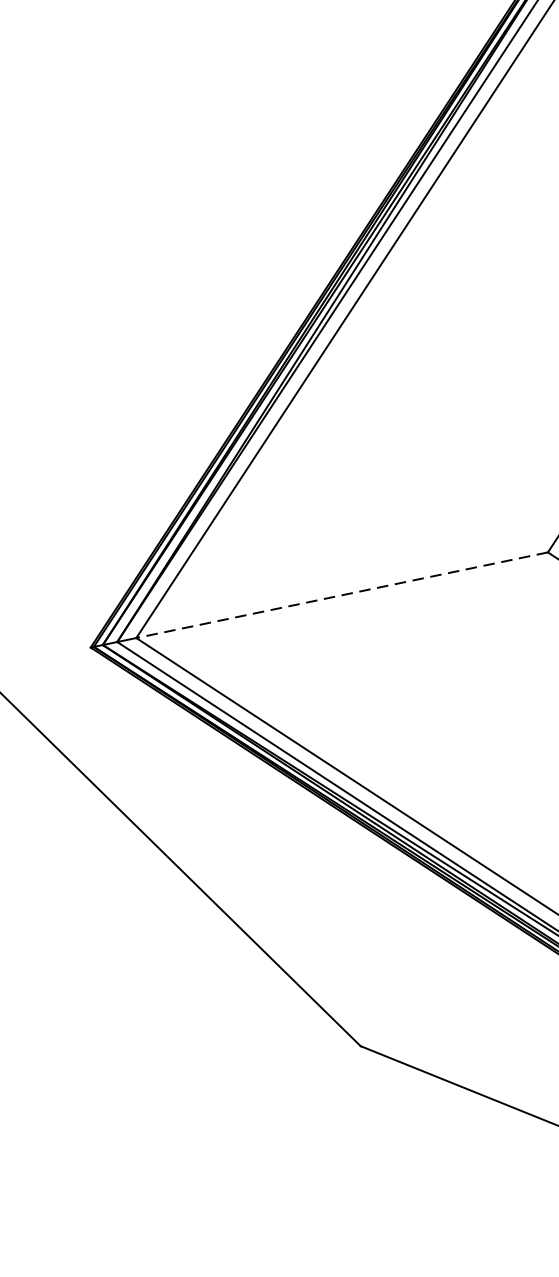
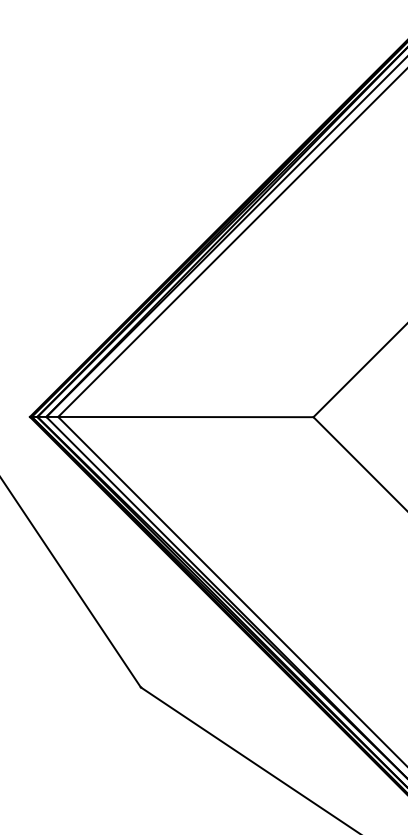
line: (341, 596) -> (185, 417), dashed -> solid

